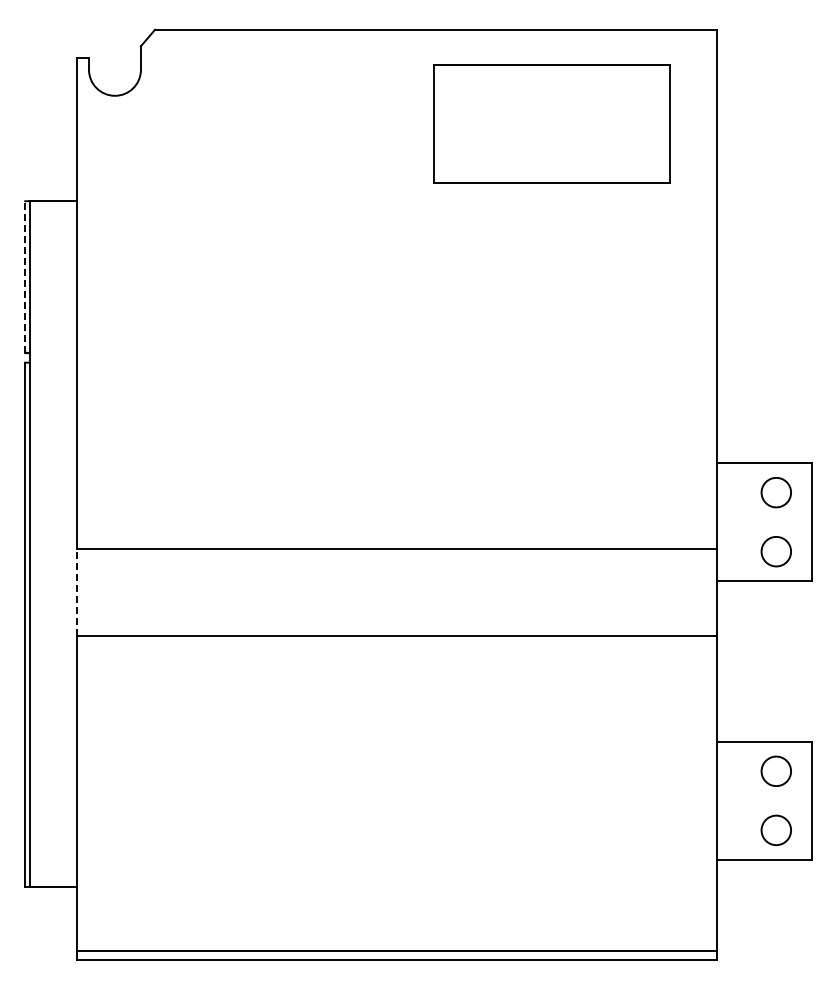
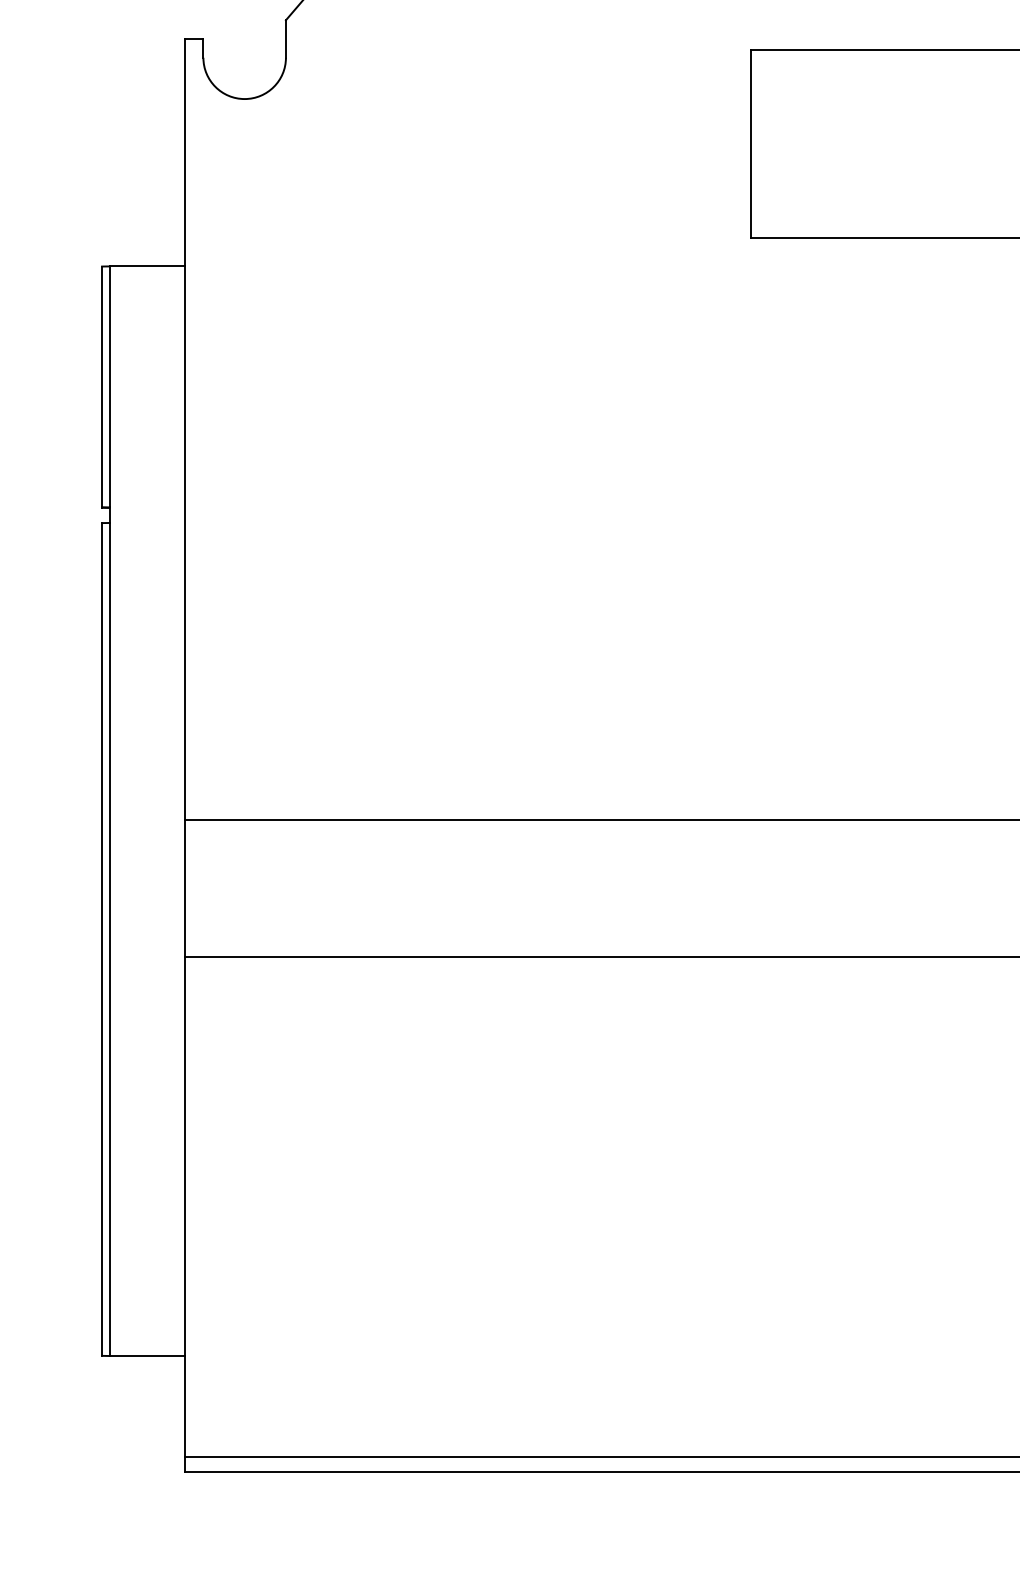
line: (25, 277) -> (102, 387), dashed -> solid
line: (77, 592) -> (185, 888), dashed -> solid

